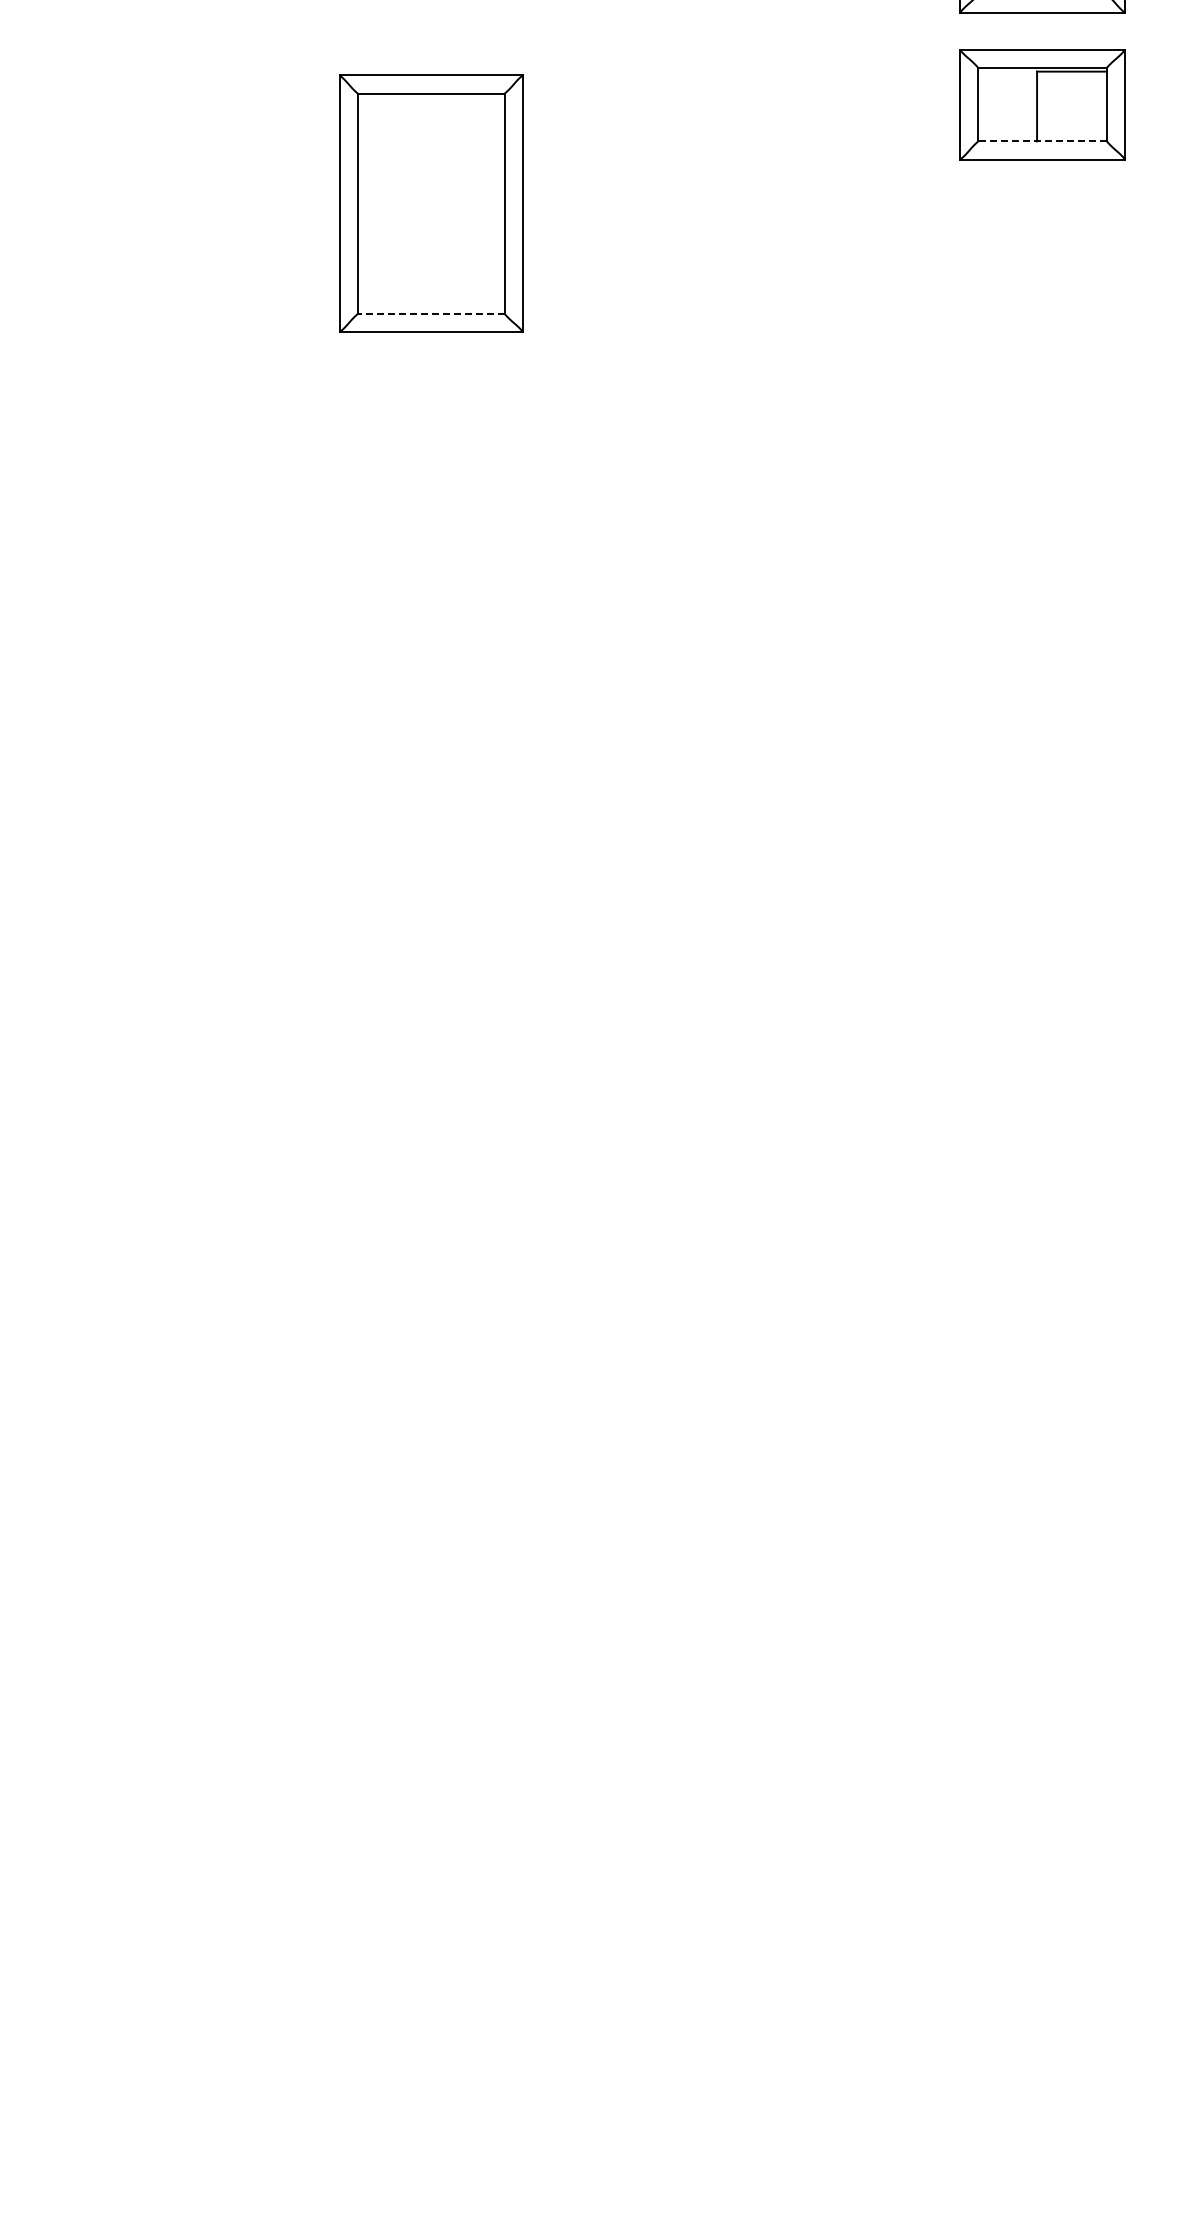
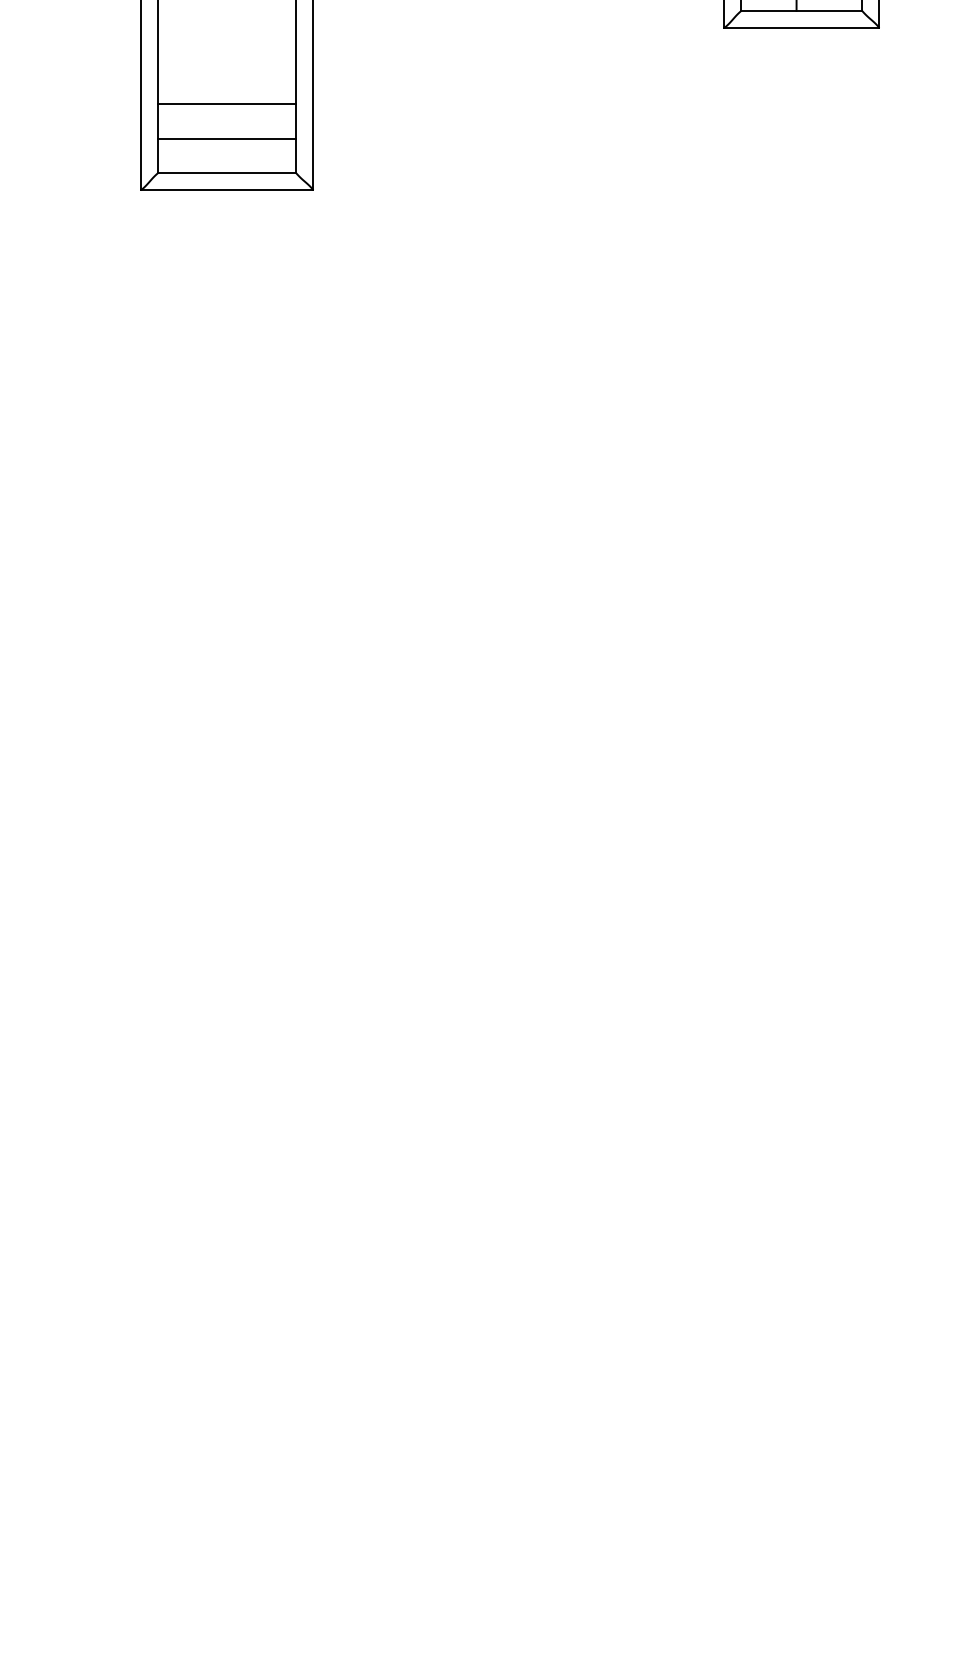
line: (1042, 141) -> (801, 10), dashed -> solid
line: (430, 240) -> (226, 104), added
line: (430, 277) -> (226, 138), added
line: (430, 313) -> (226, 172), dashed -> solid

